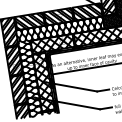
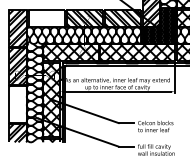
hatch: (29, 21) -> (46, 18), removed
hatch: (18, 89) -> (17, 104), removed

